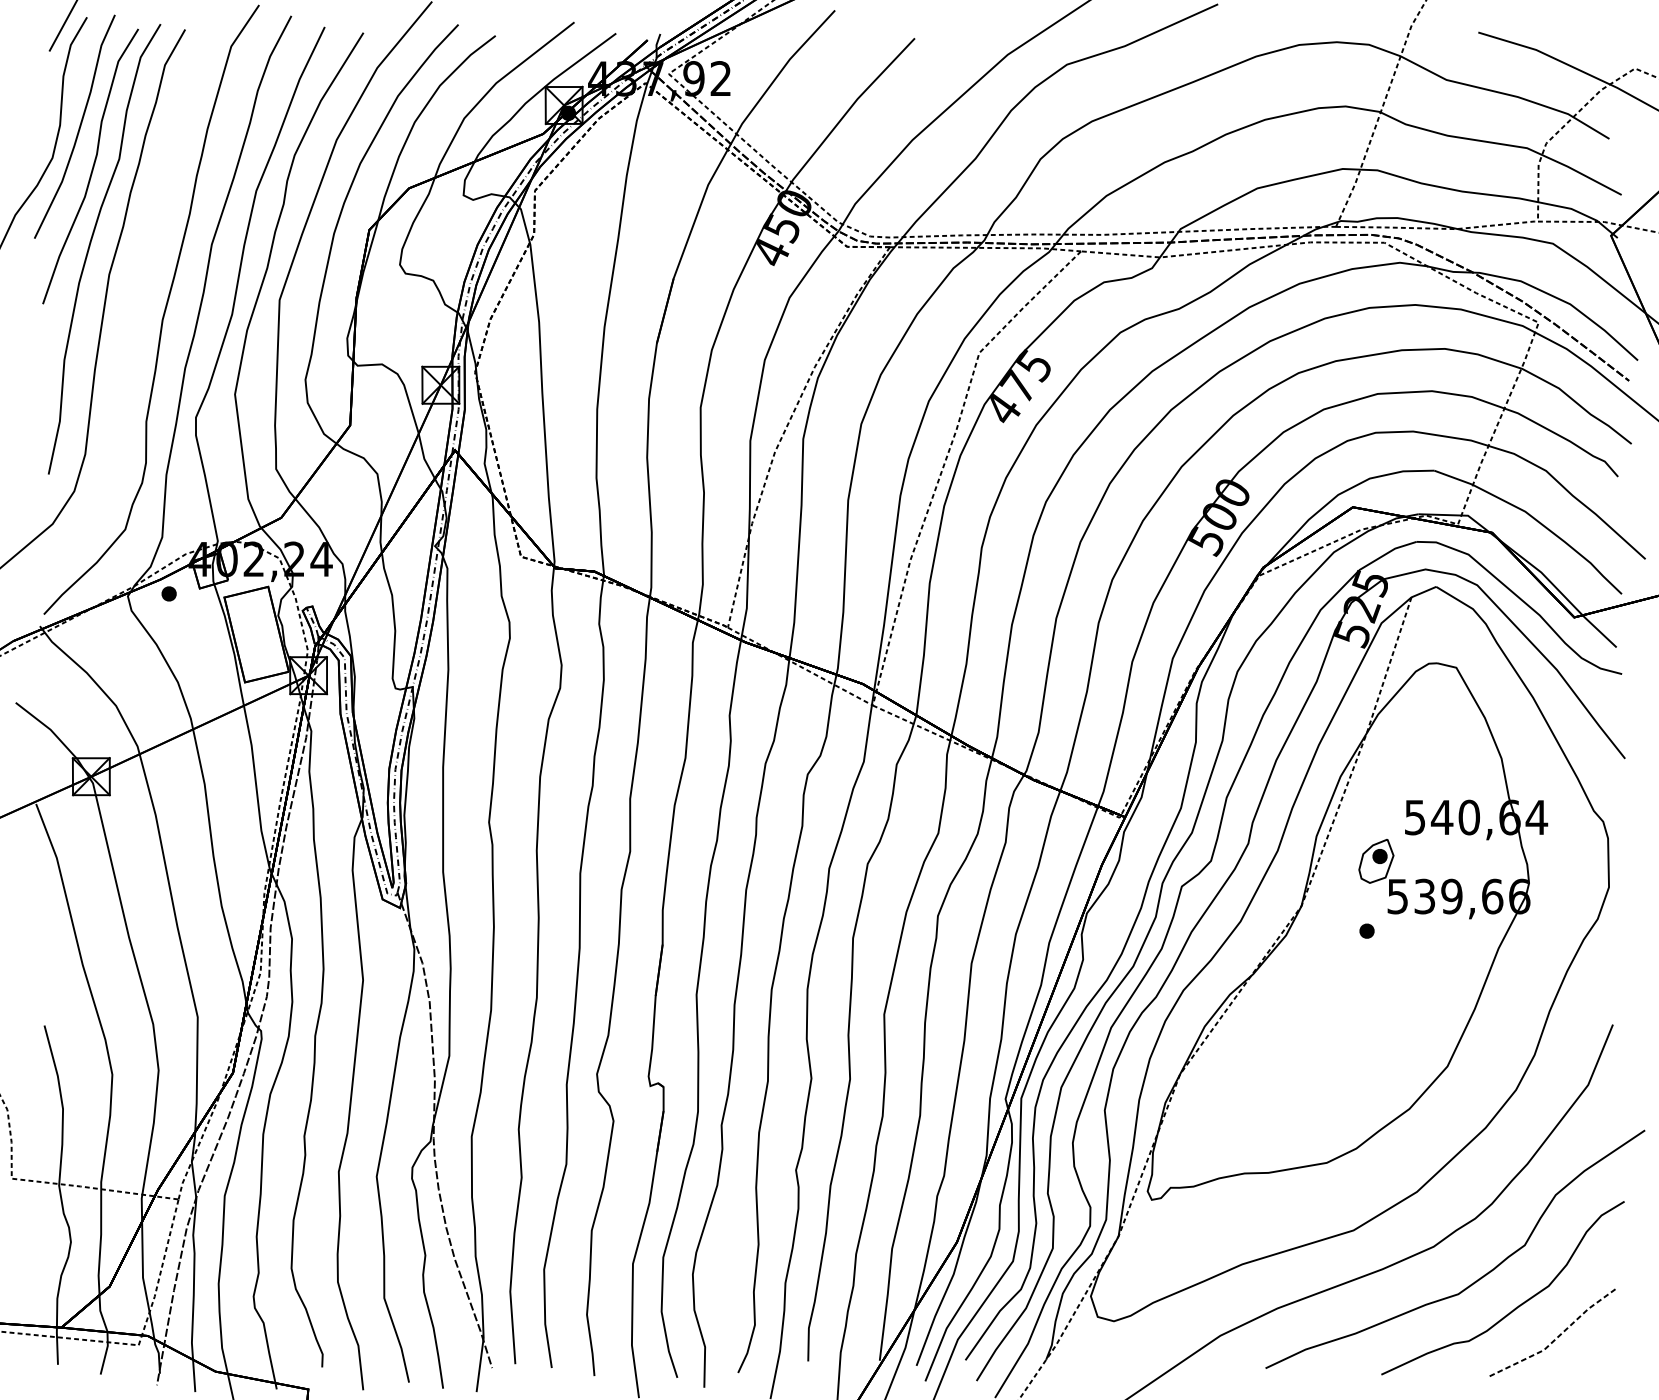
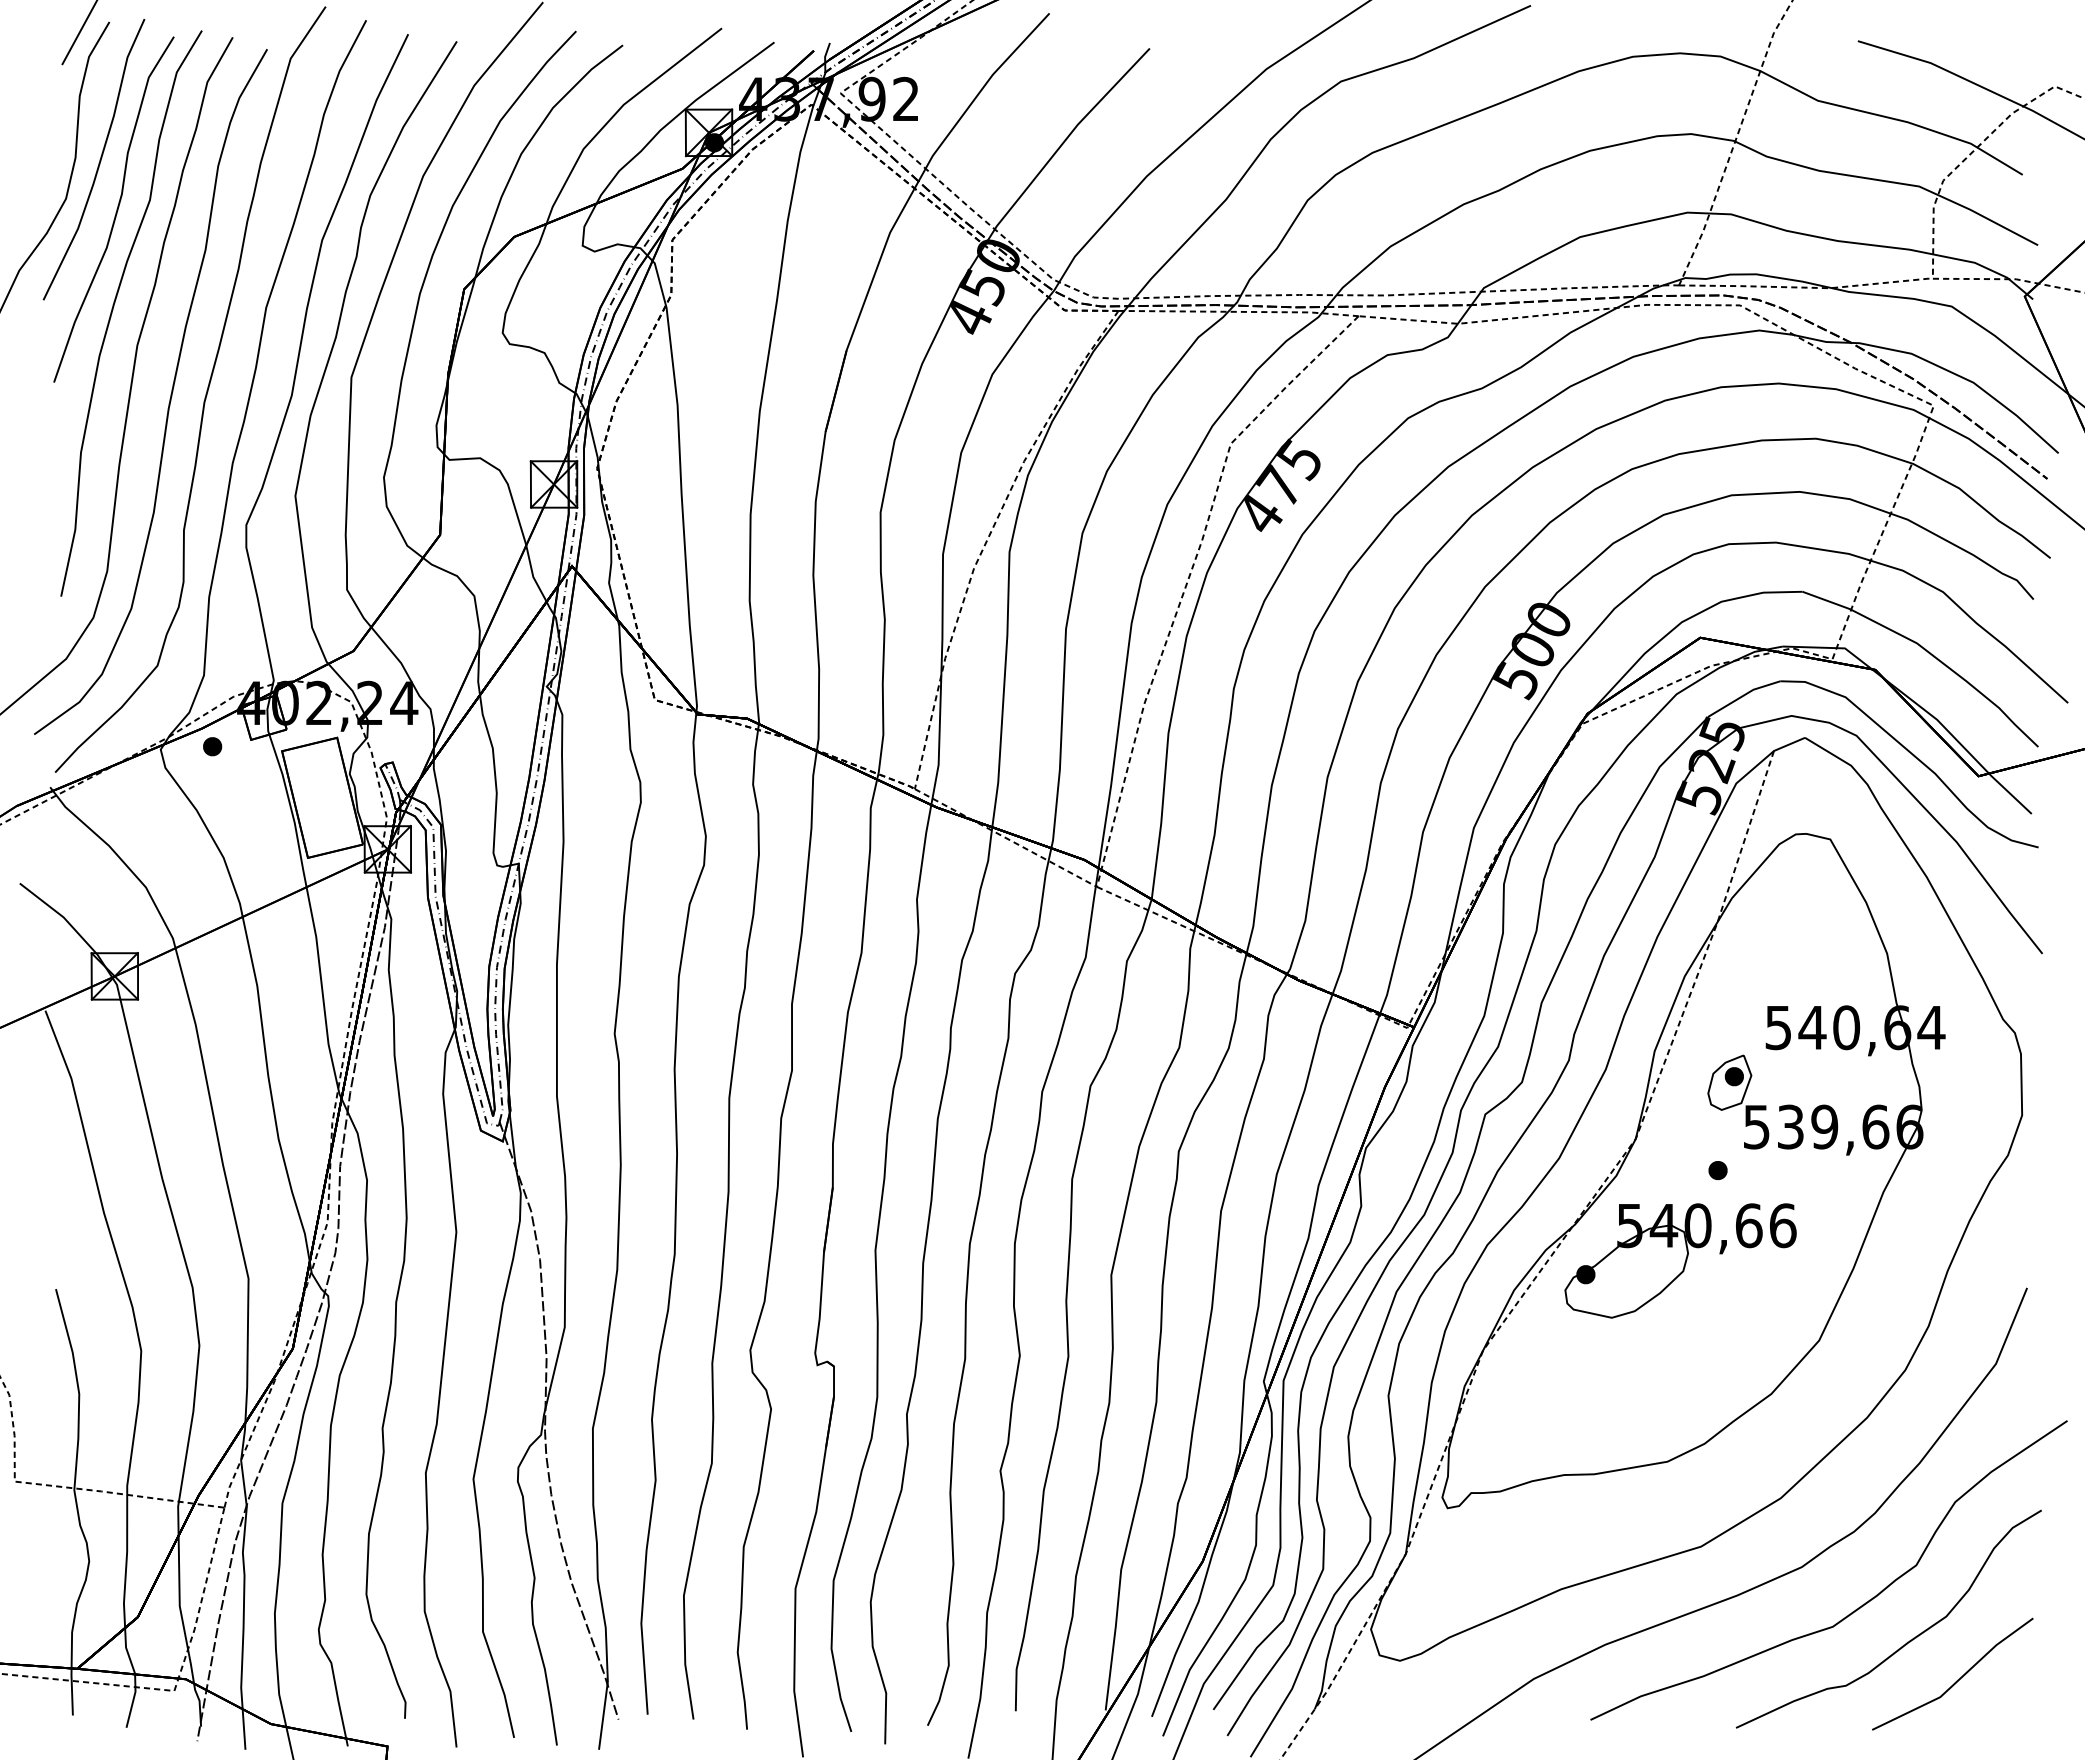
curve: (135, 313) -> (170, 394), added
part: (1337, 1002) -> (1680, 1260), added
line: (1557, 1336) -> (1957, 1680), dashed -> solid

